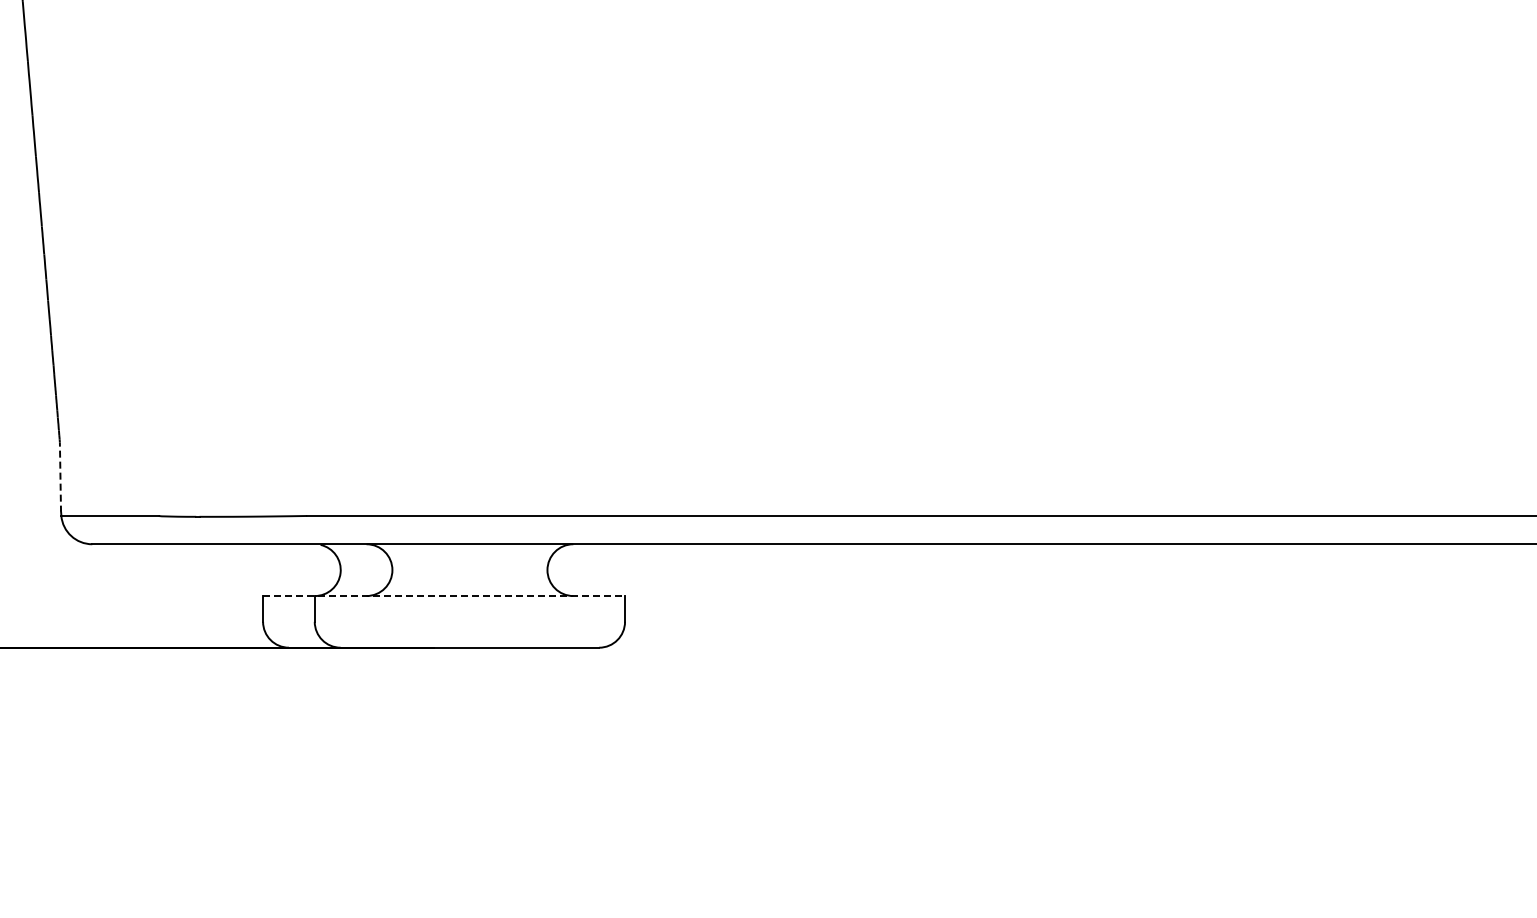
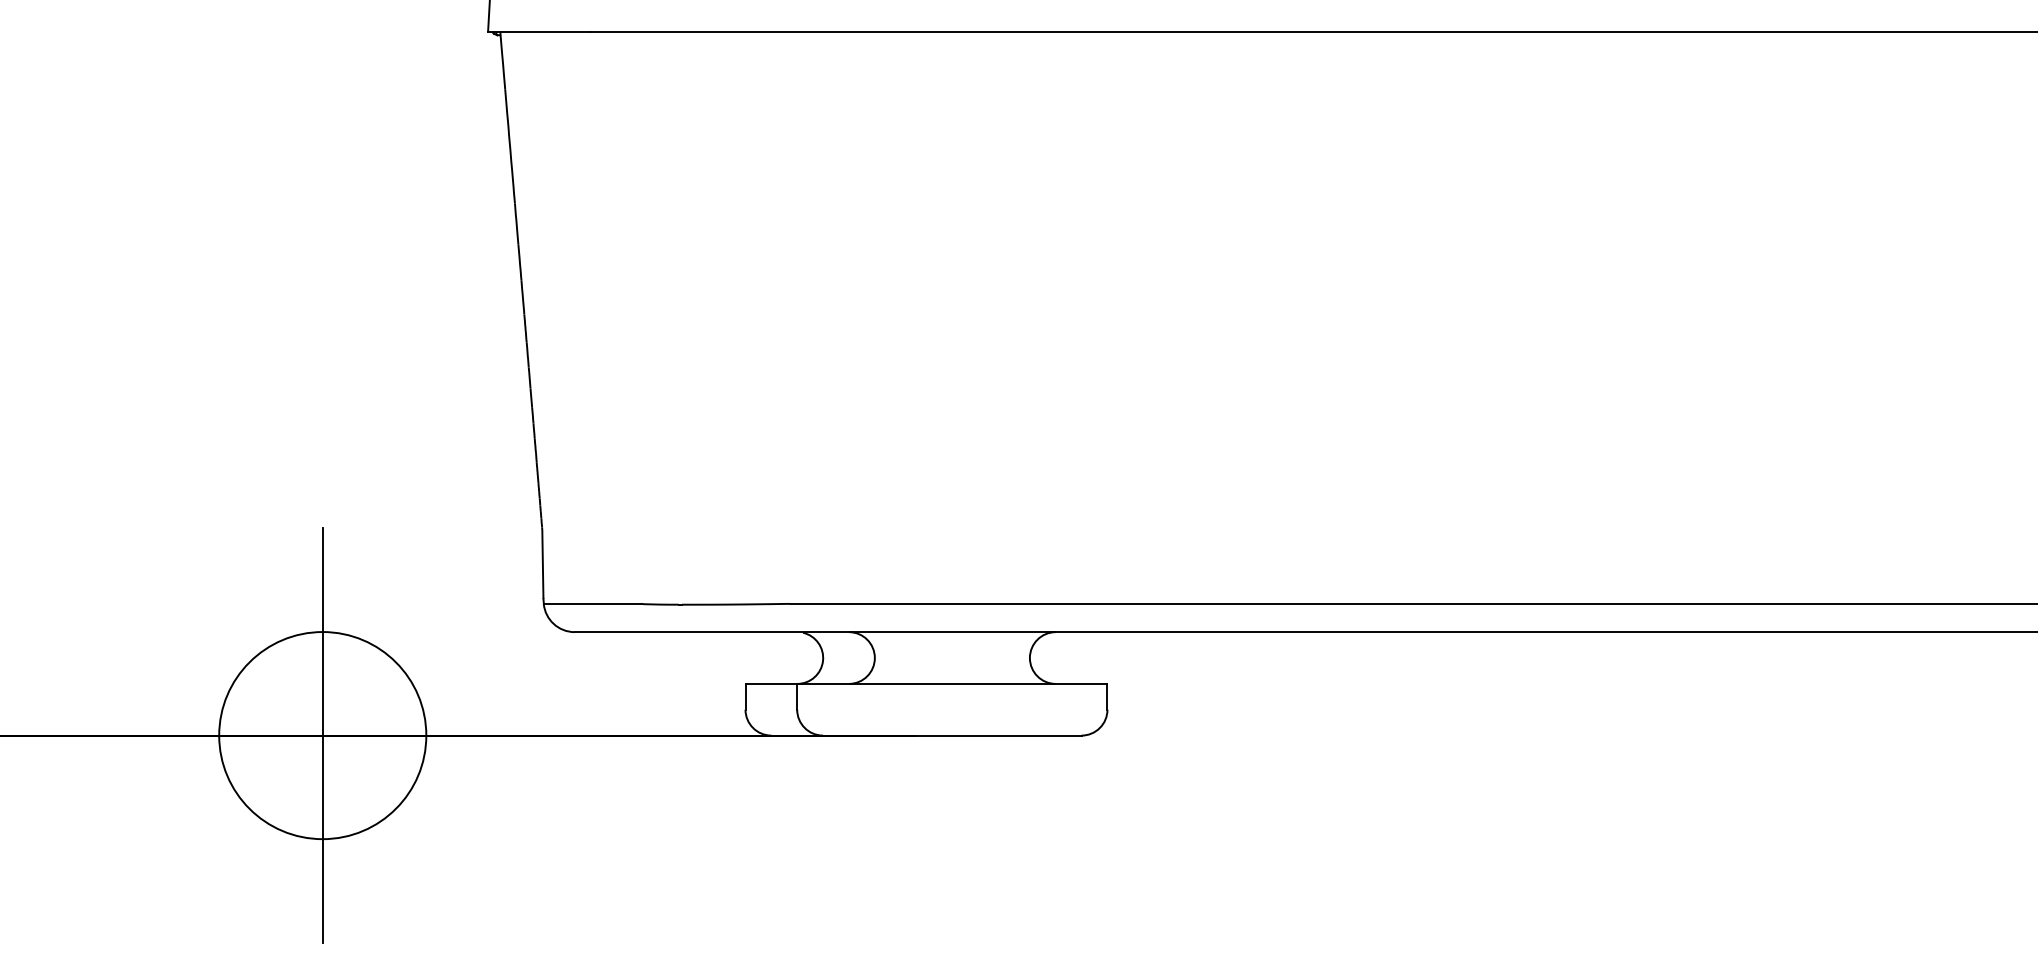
line: (60, 475) -> (542, 563), dashed -> solid
line: (444, 595) -> (926, 683), dashed -> solid

